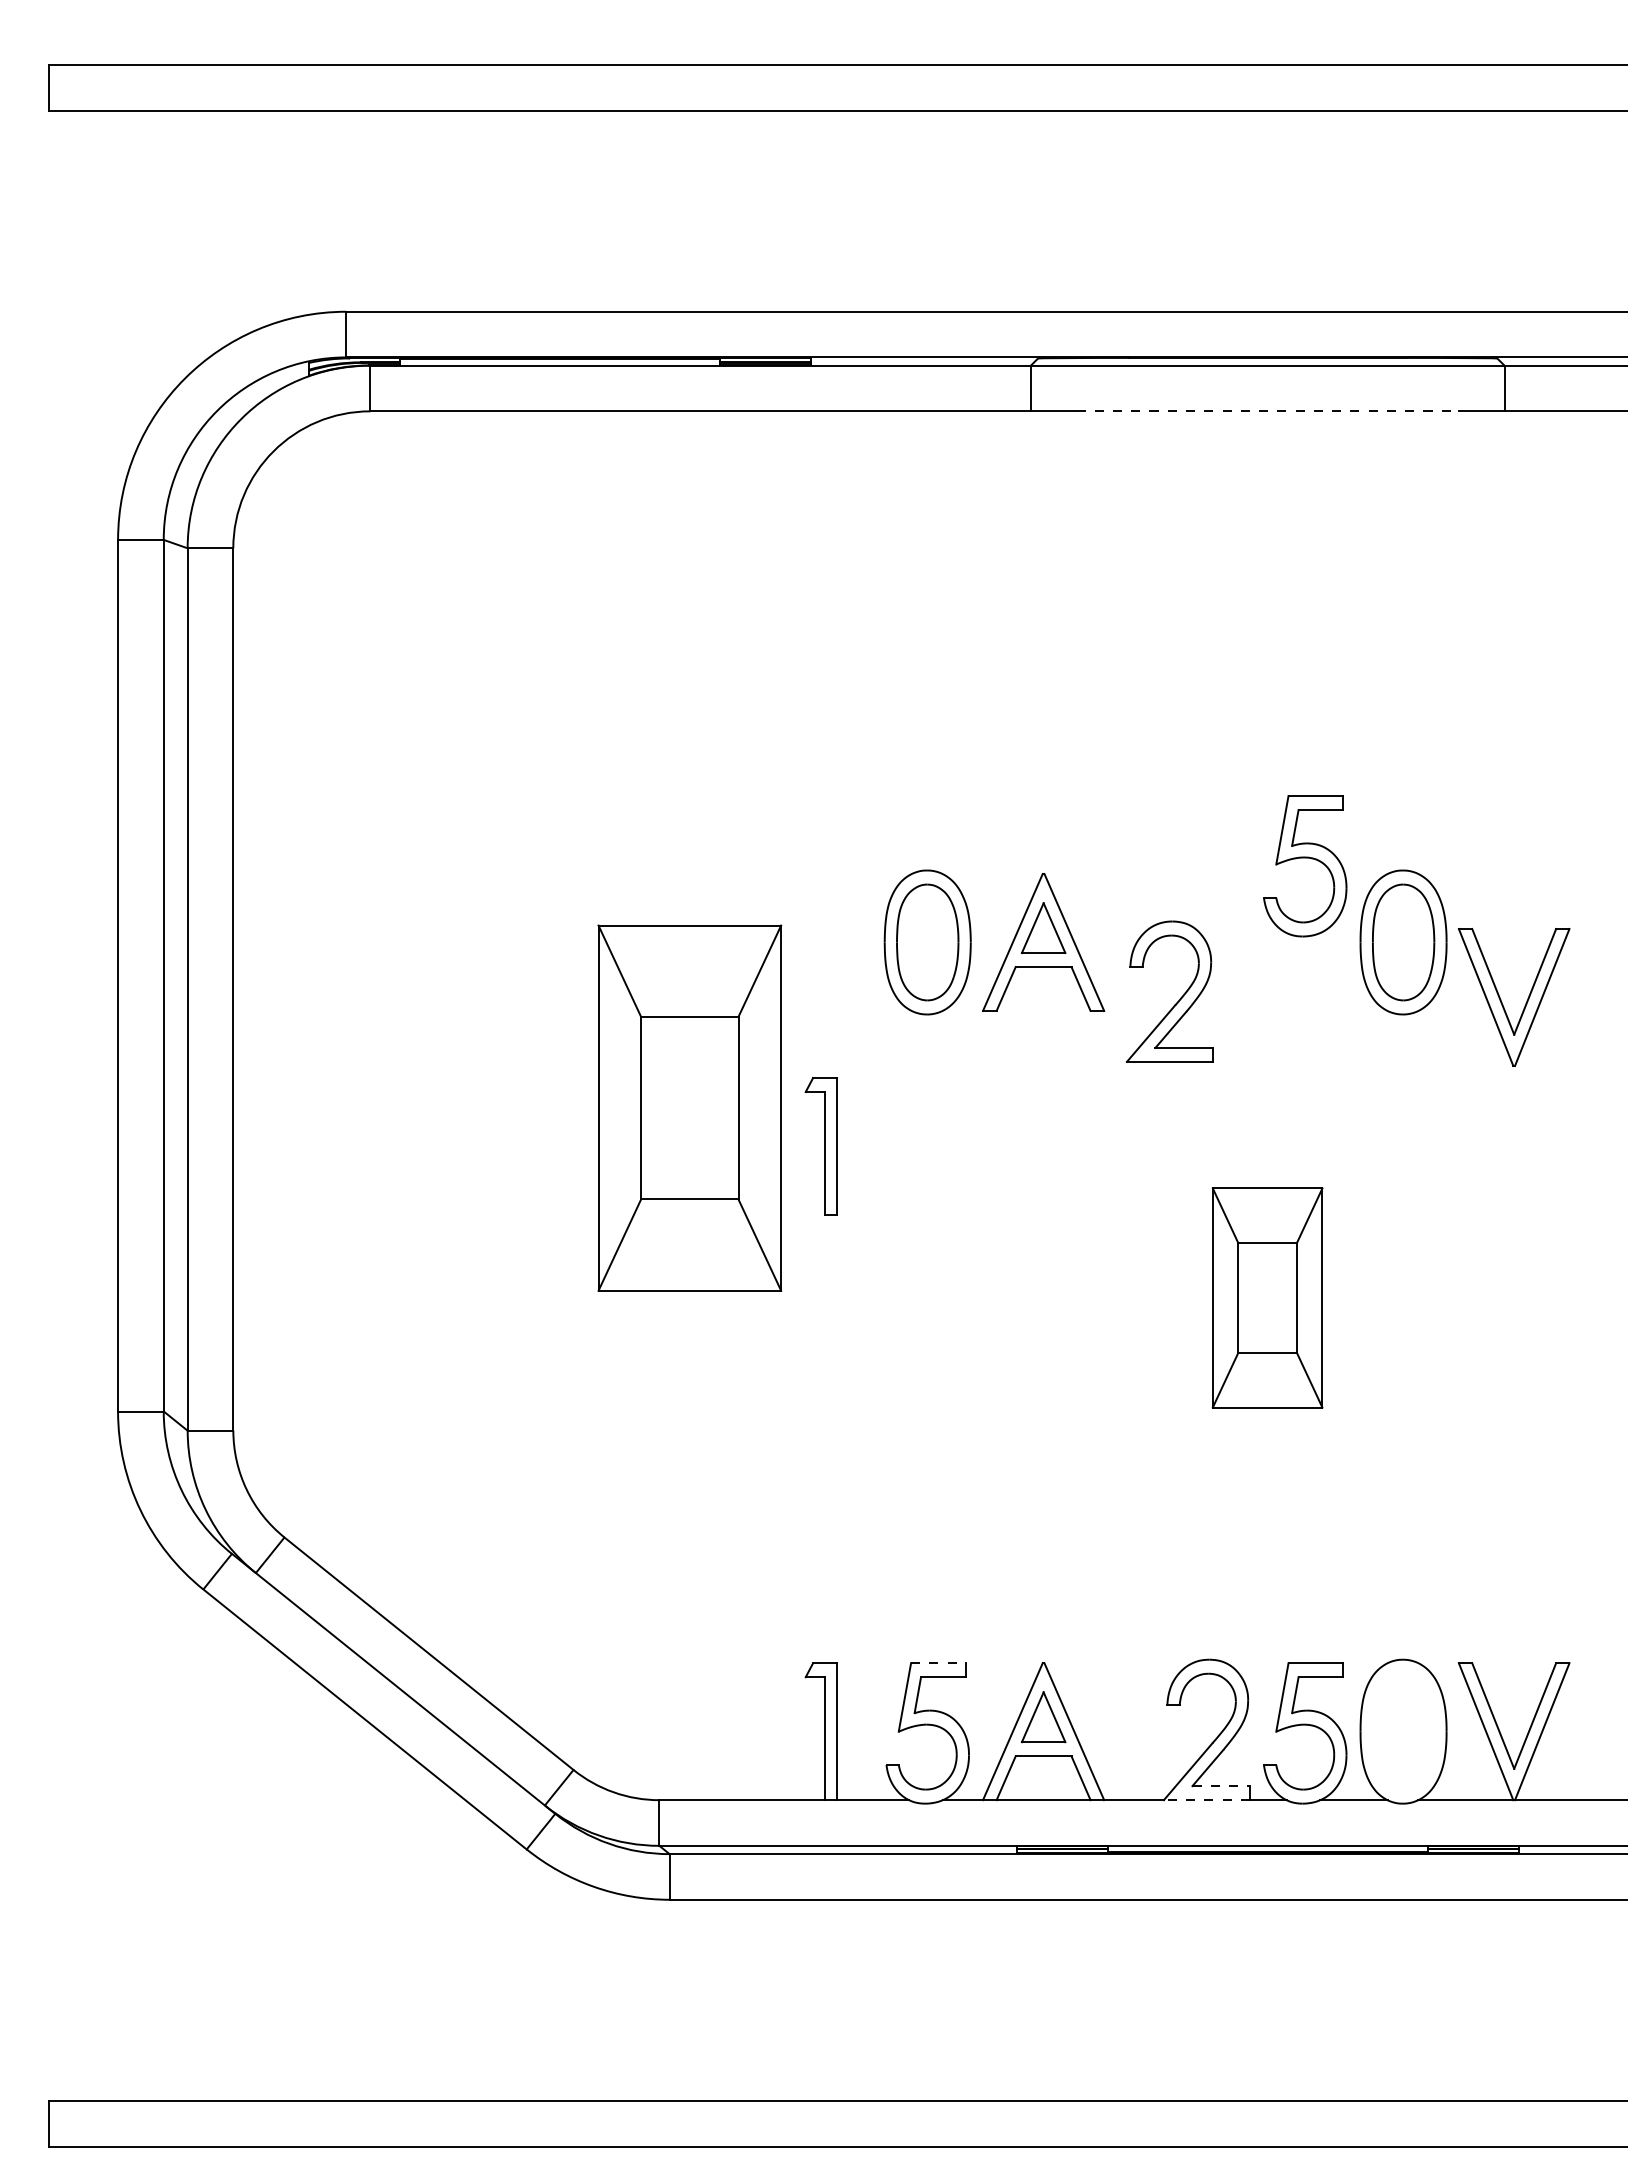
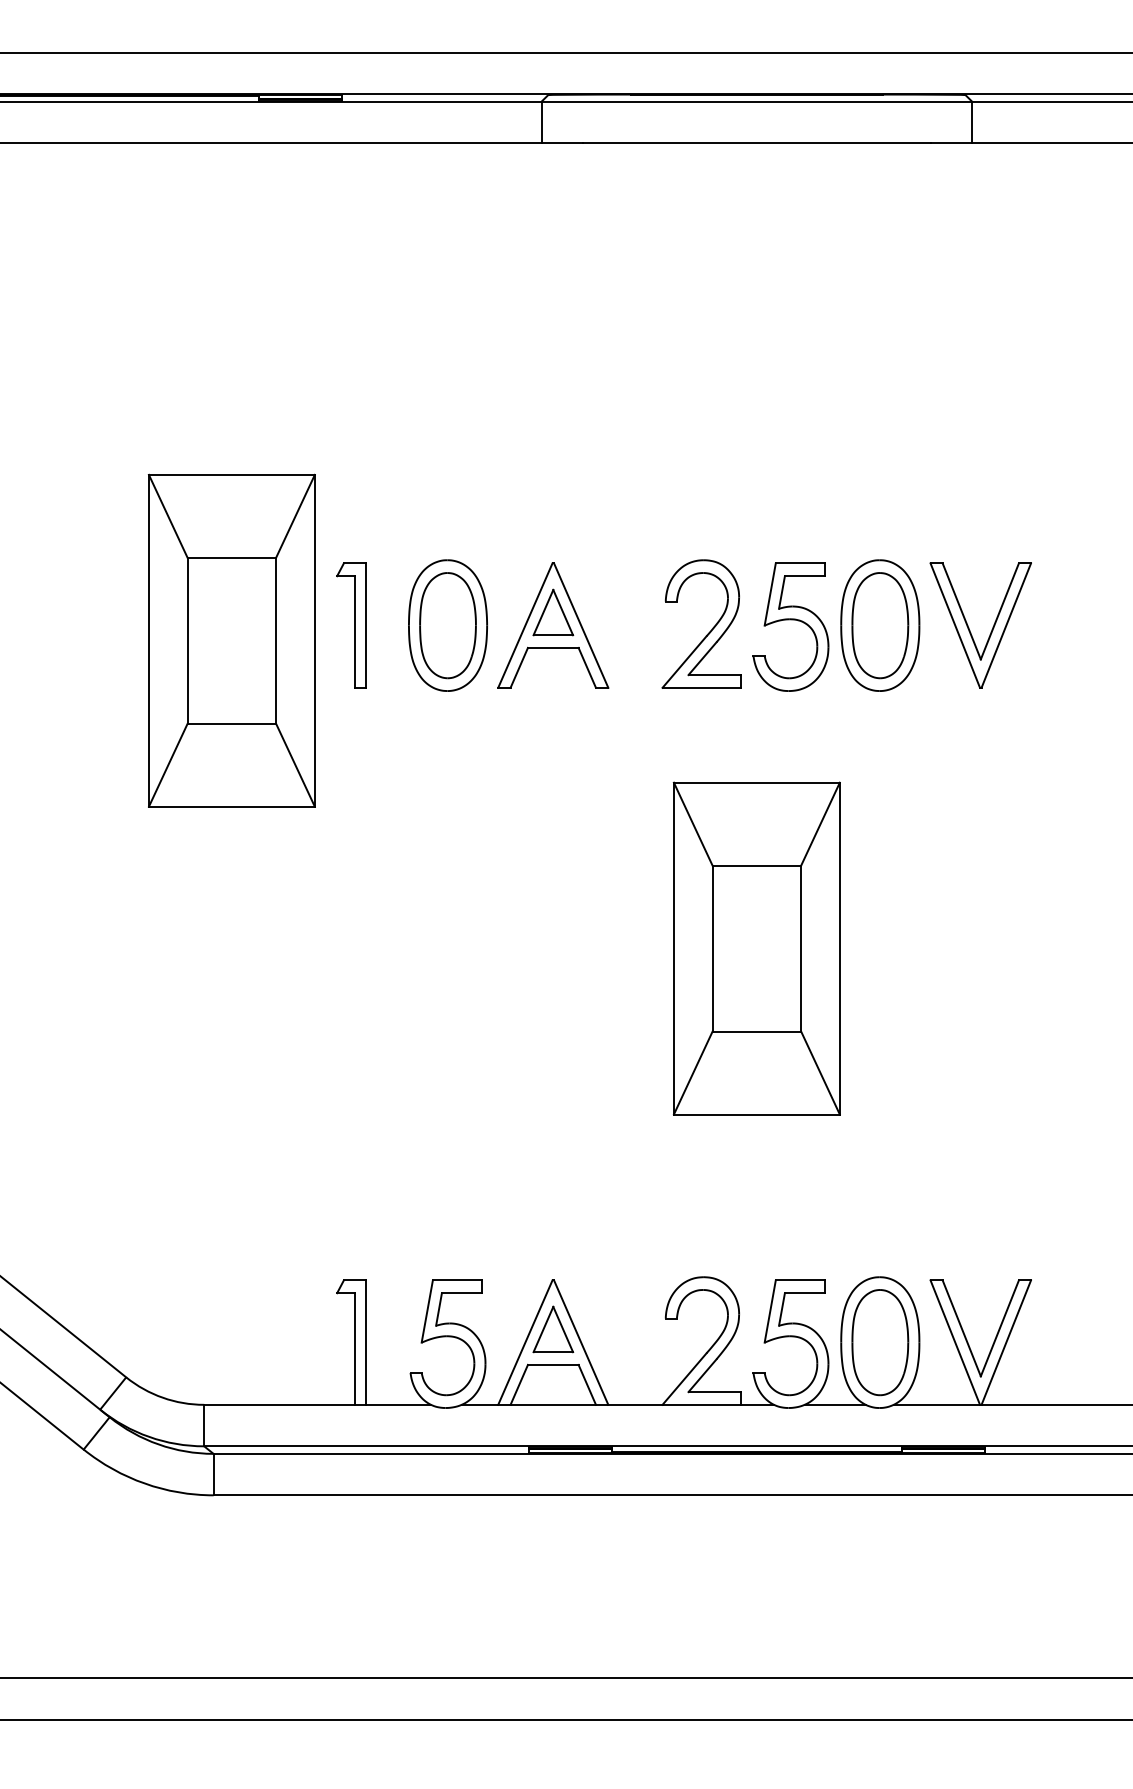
line: (1268, 411) -> (757, 143), dashed -> solid
part: (1305, 858) -> (791, 620), moved
part: (1179, 998) -> (710, 630), moved
part: (1502, 1002) -> (970, 630), moved
part: (689, 1107) -> (231, 640), moved
part: (820, 1146) -> (350, 625), moved
part: (1267, 1297) -> (756, 948), size x1.67
line: (938, 1663) -> (457, 1280), dashed -> solid
part: (1403, 1731) -> (880, 1342), added
line: (1221, 1786) -> (714, 1392), dashed -> solid
line: (1206, 1800) -> (701, 1405), dashed -> solid

